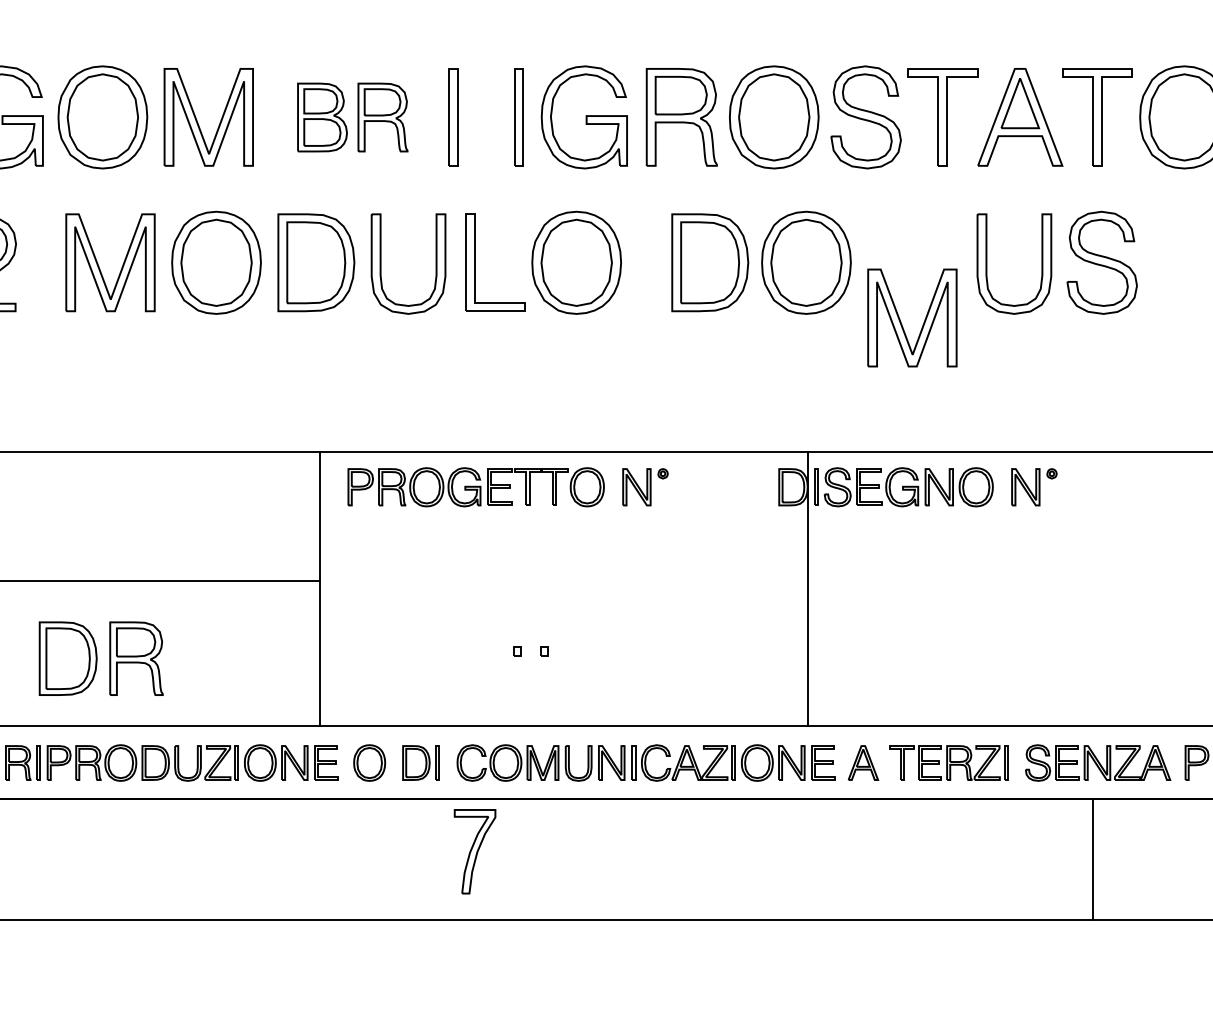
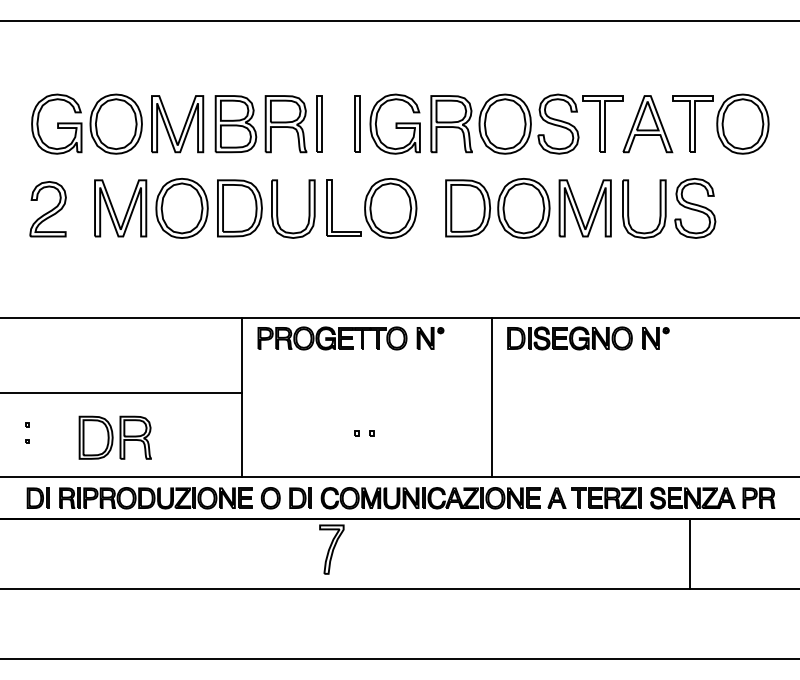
part: (351, 117) -> (260, 124), size x1.43
part: (911, 318) -> (584, 208), moved
line: (807, 589) -> (491, 397), moved

